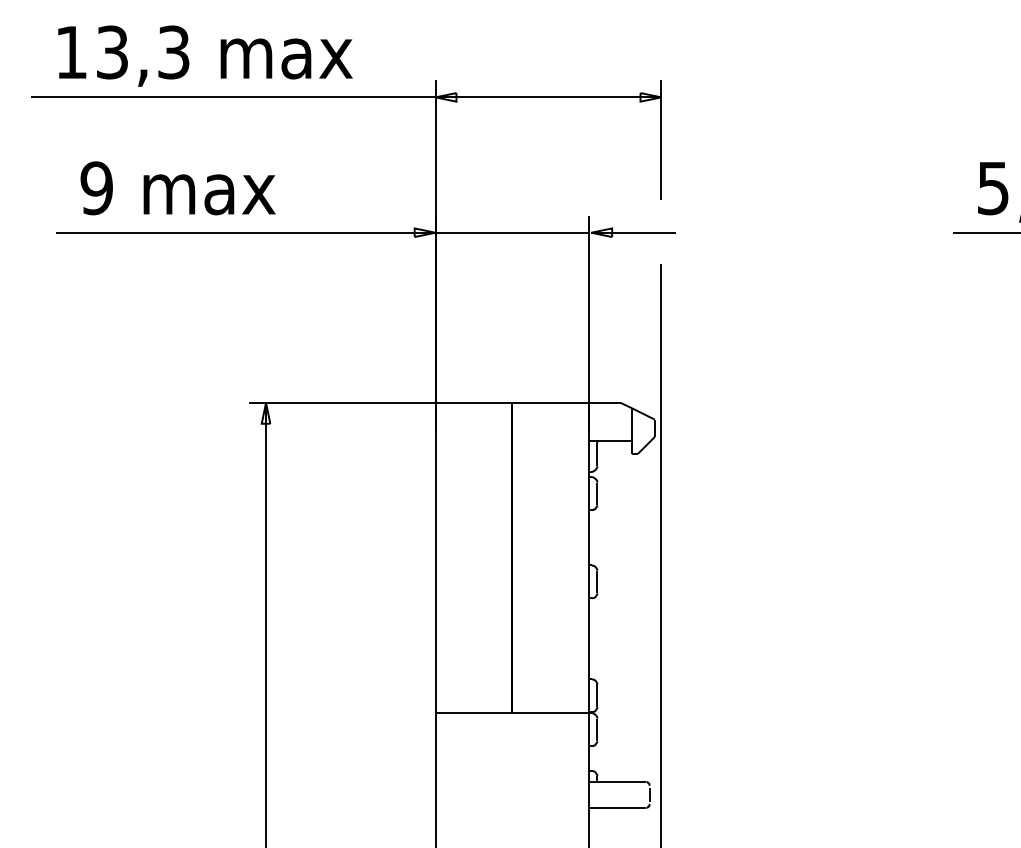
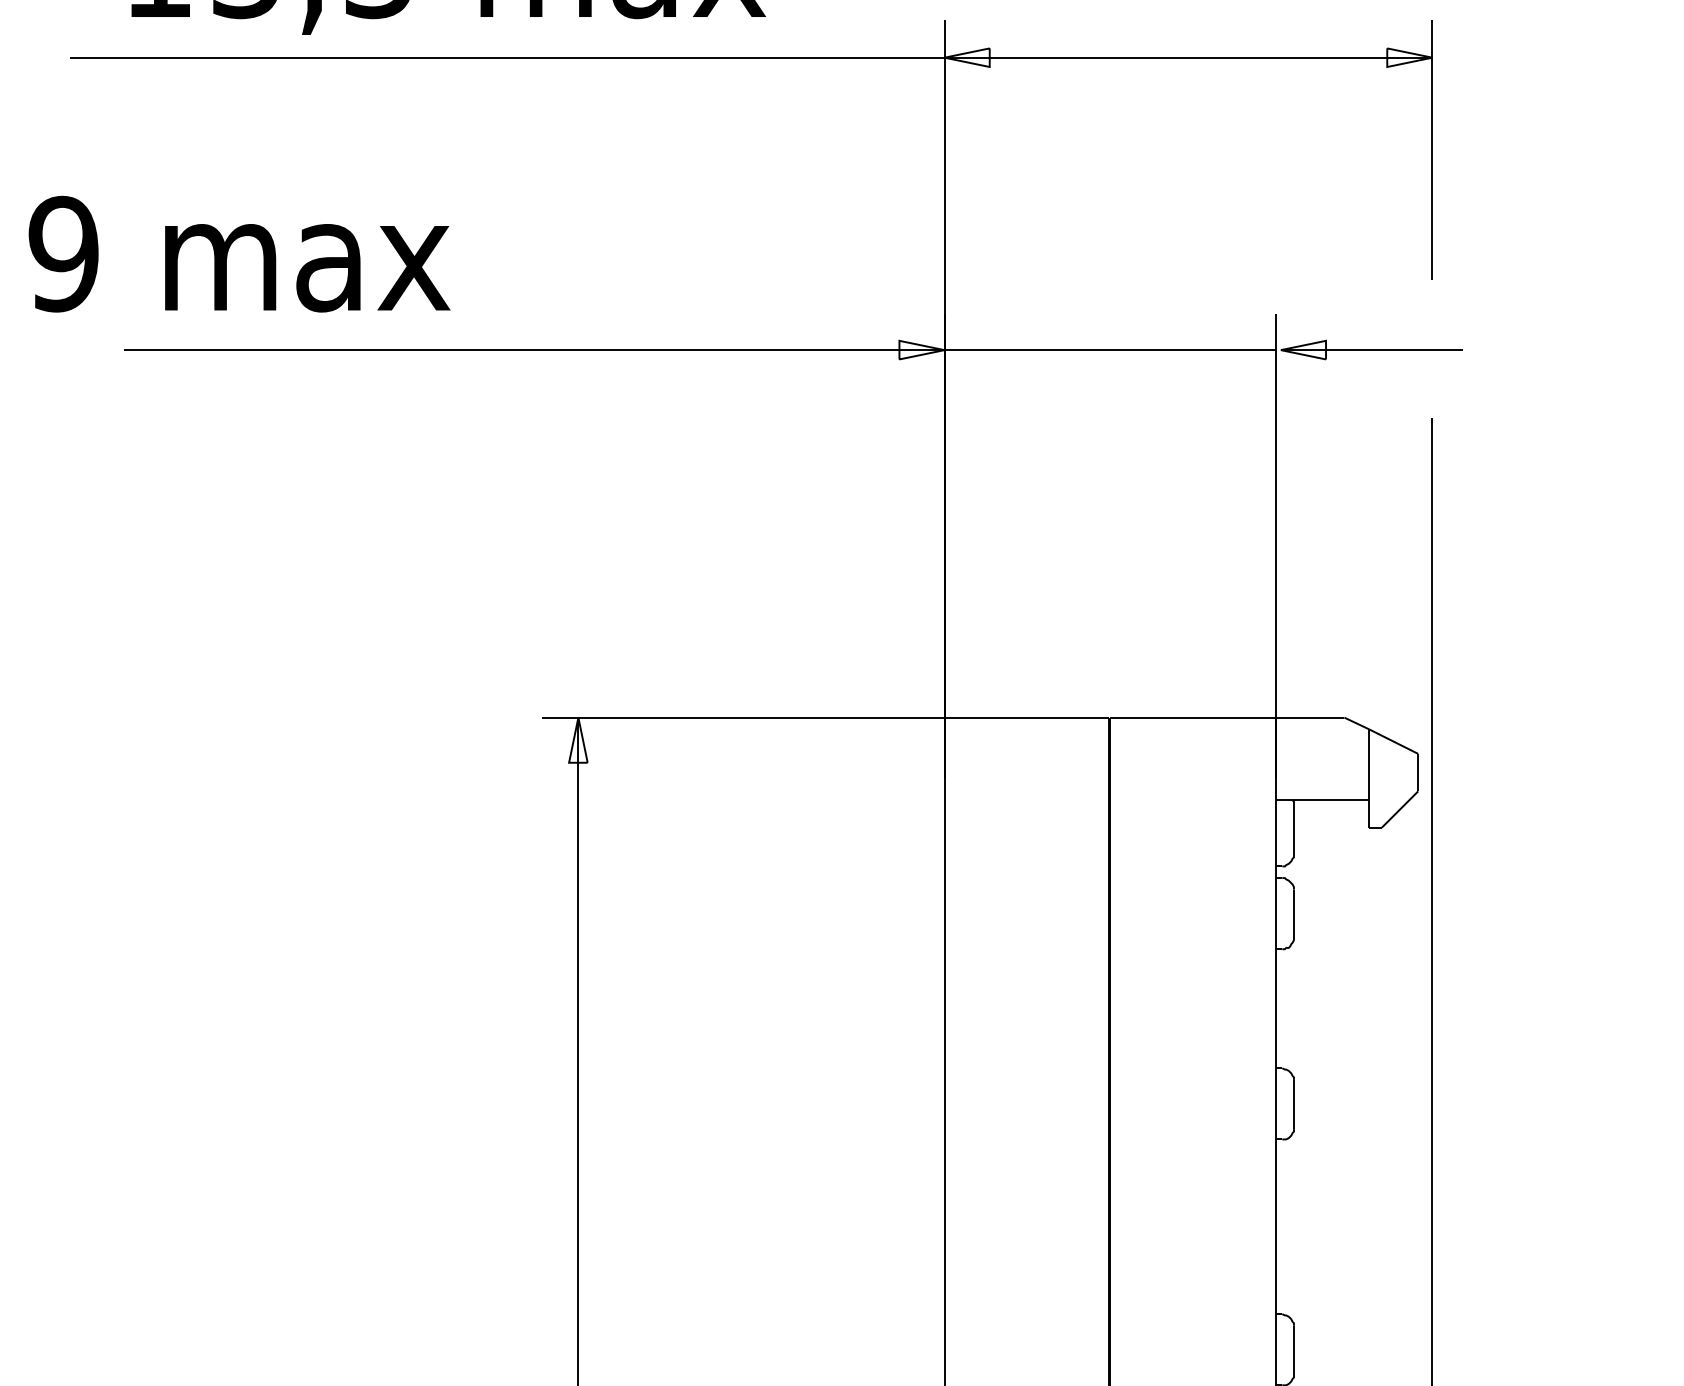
text: (177, 188) -> (238, 254), moved

